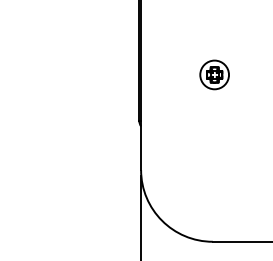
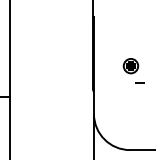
line: (231, 107) -> (139, 82), added

